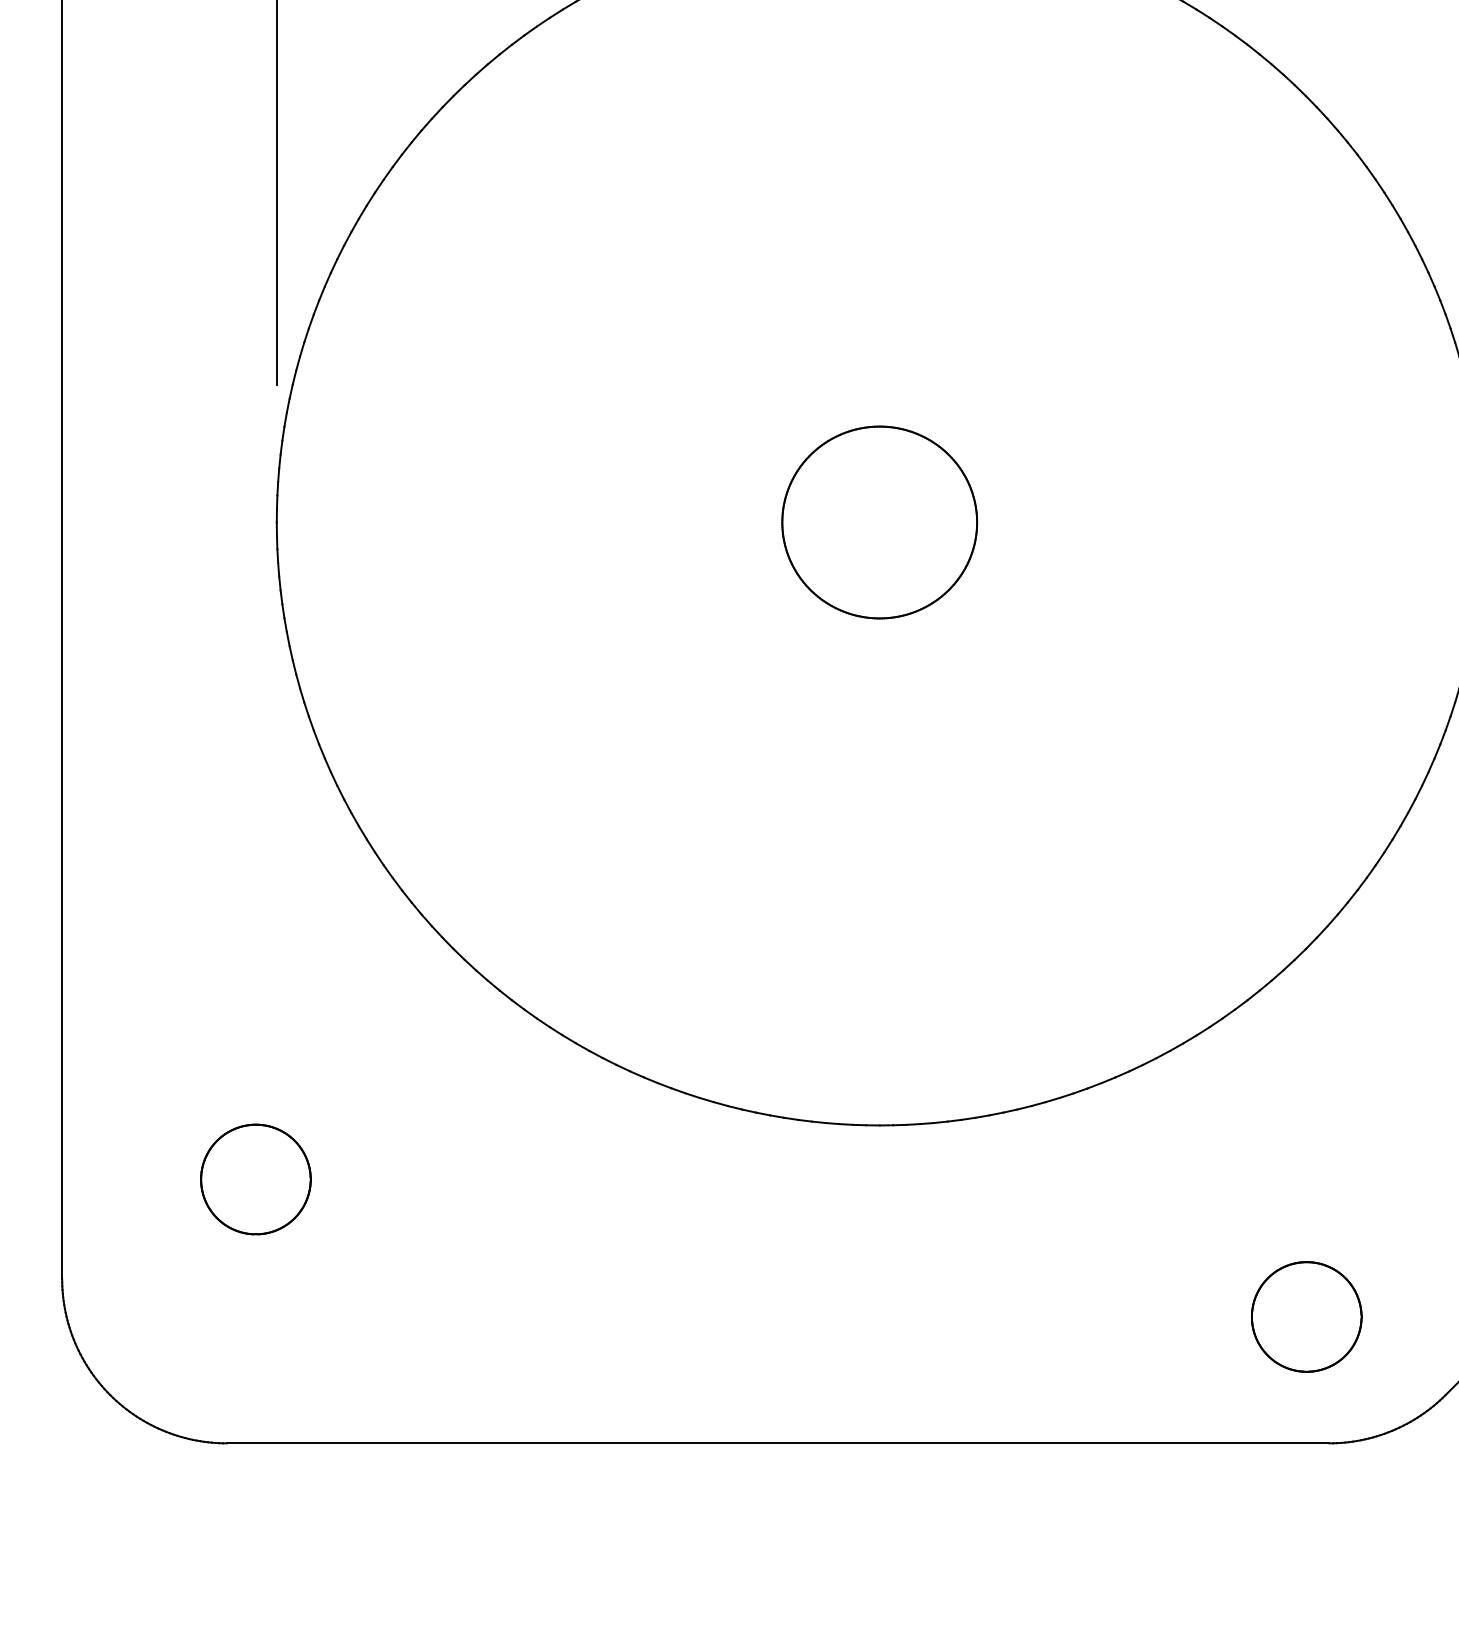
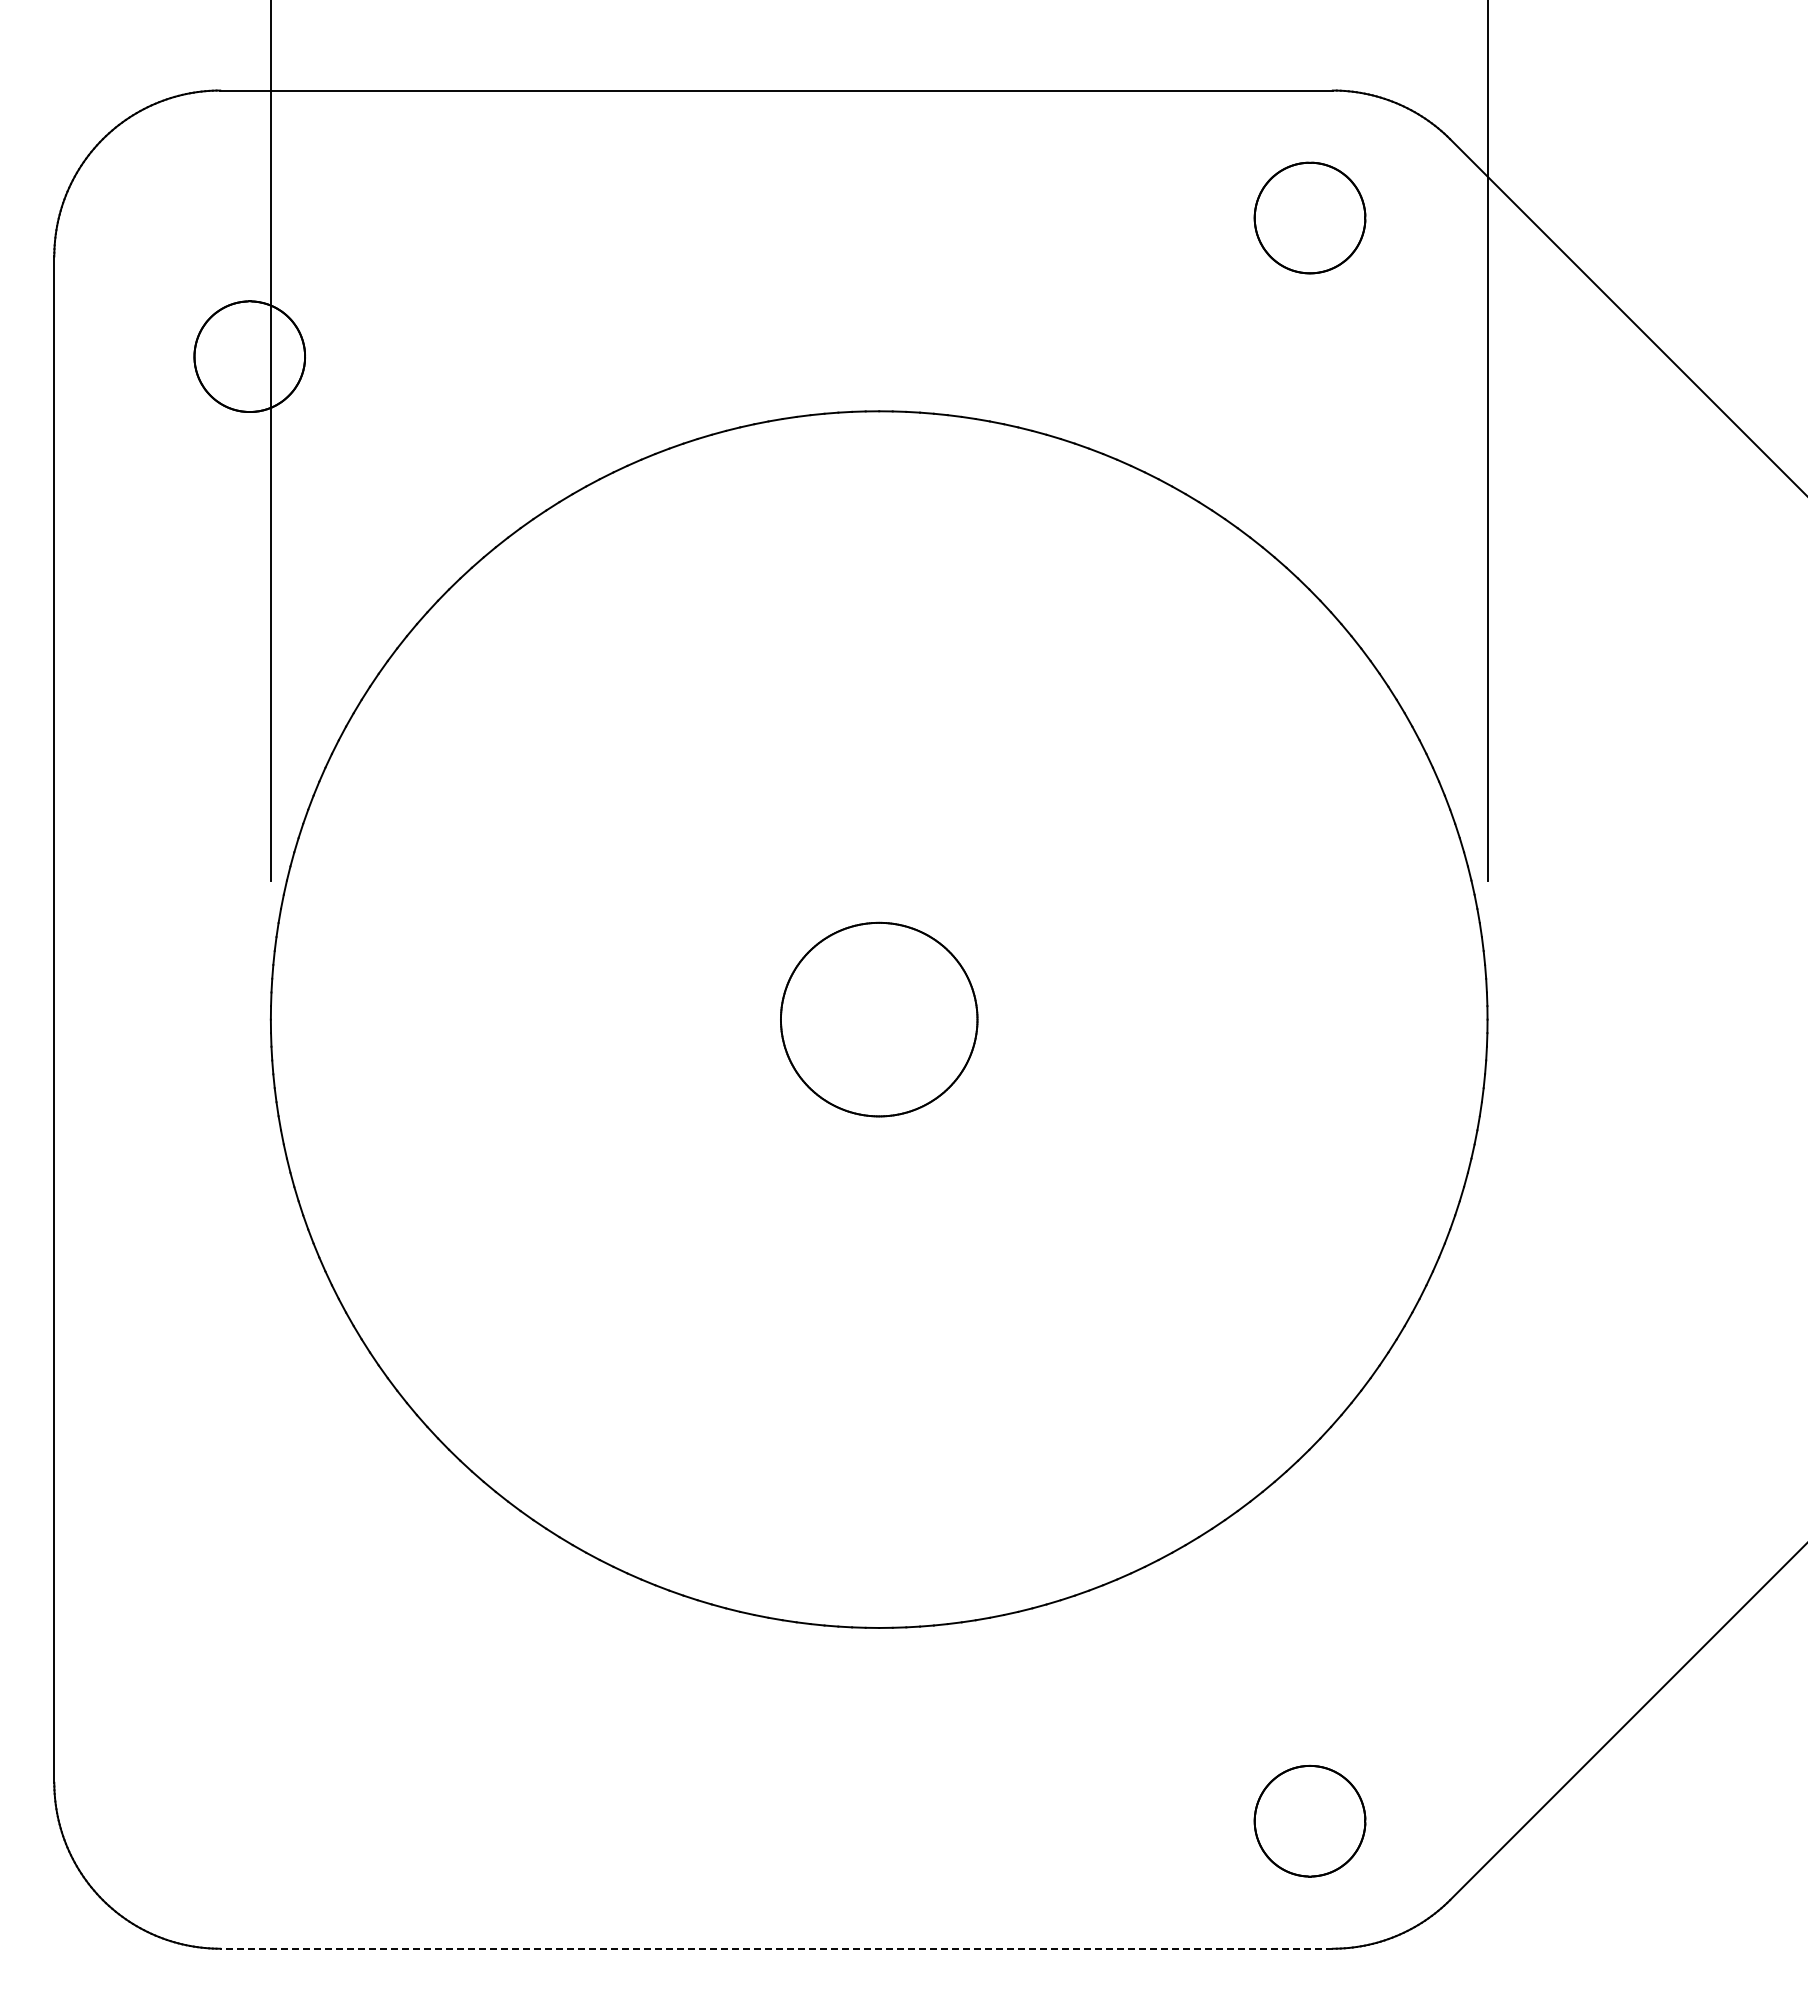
part: (255, 1179) -> (249, 1682), removed
line: (777, 1443) -> (776, 1948), solid -> dashed

